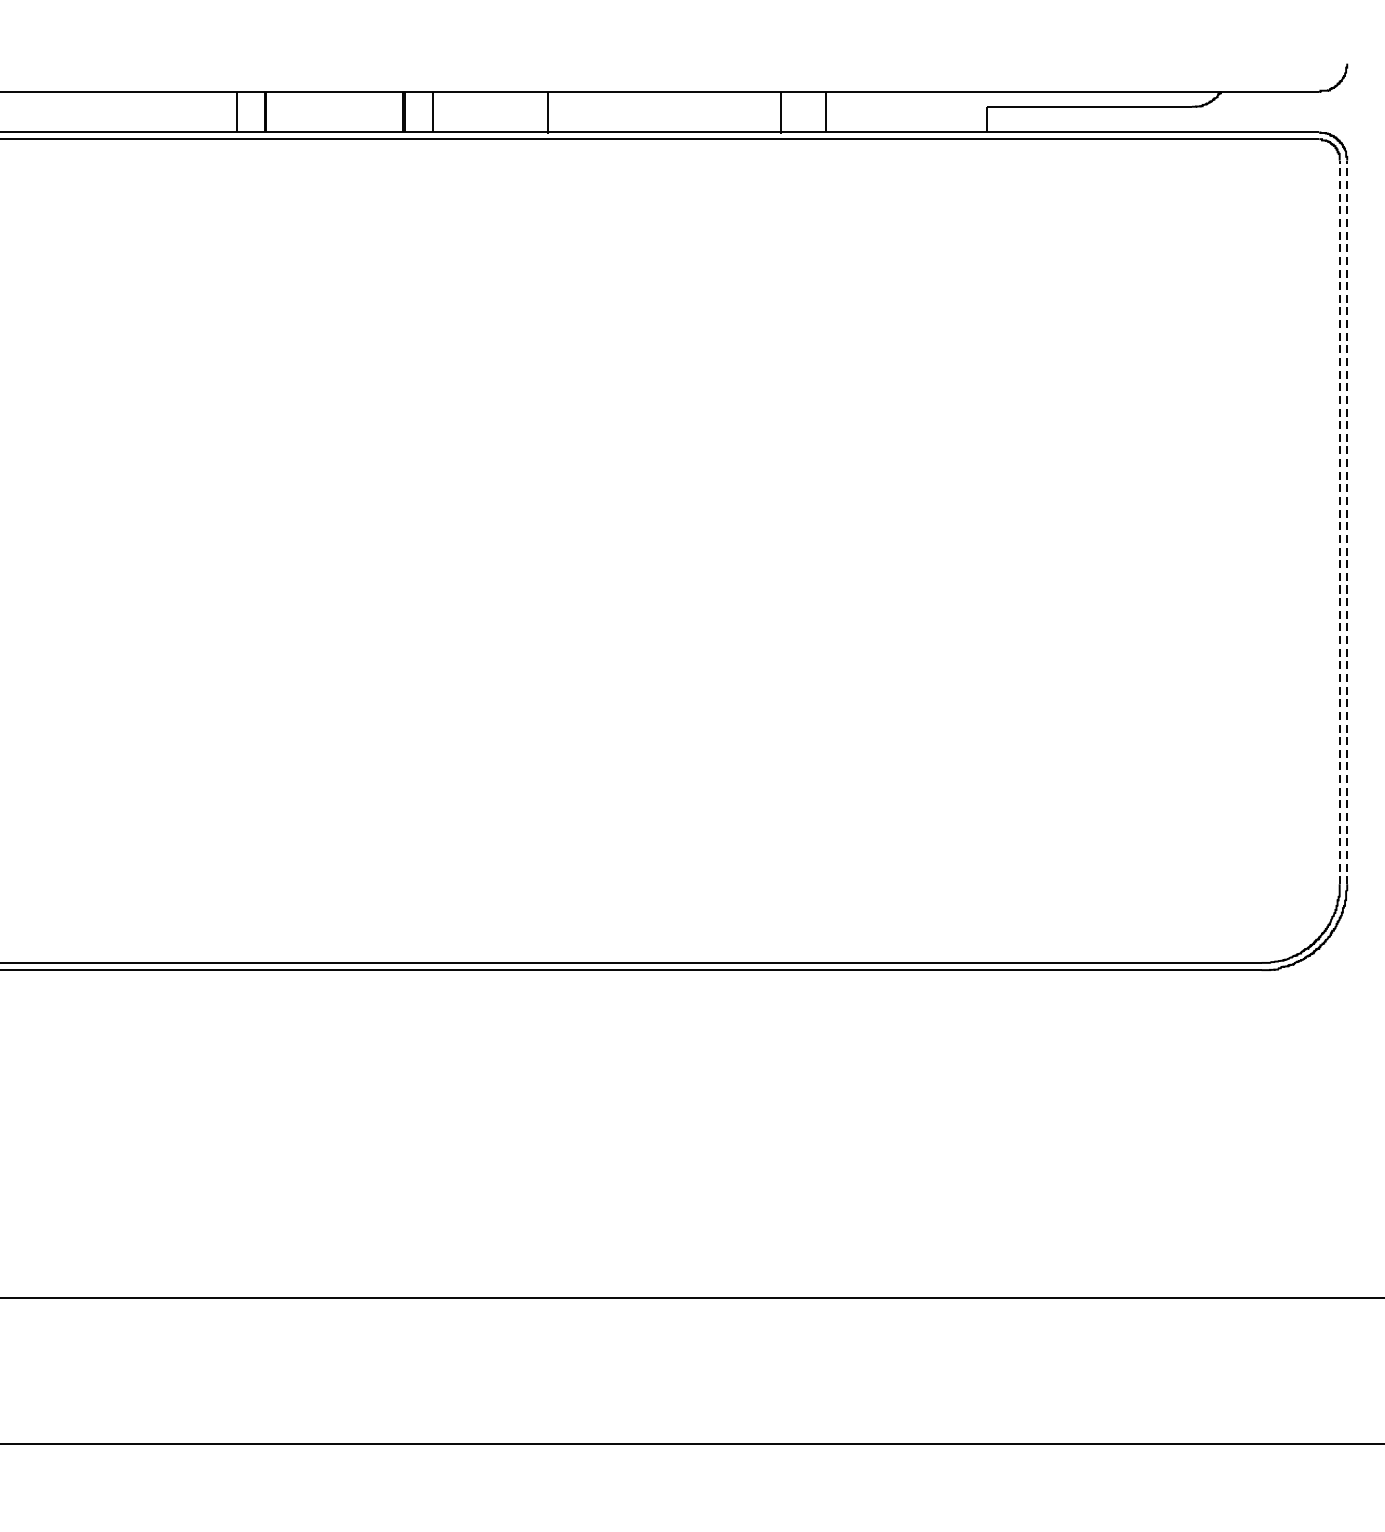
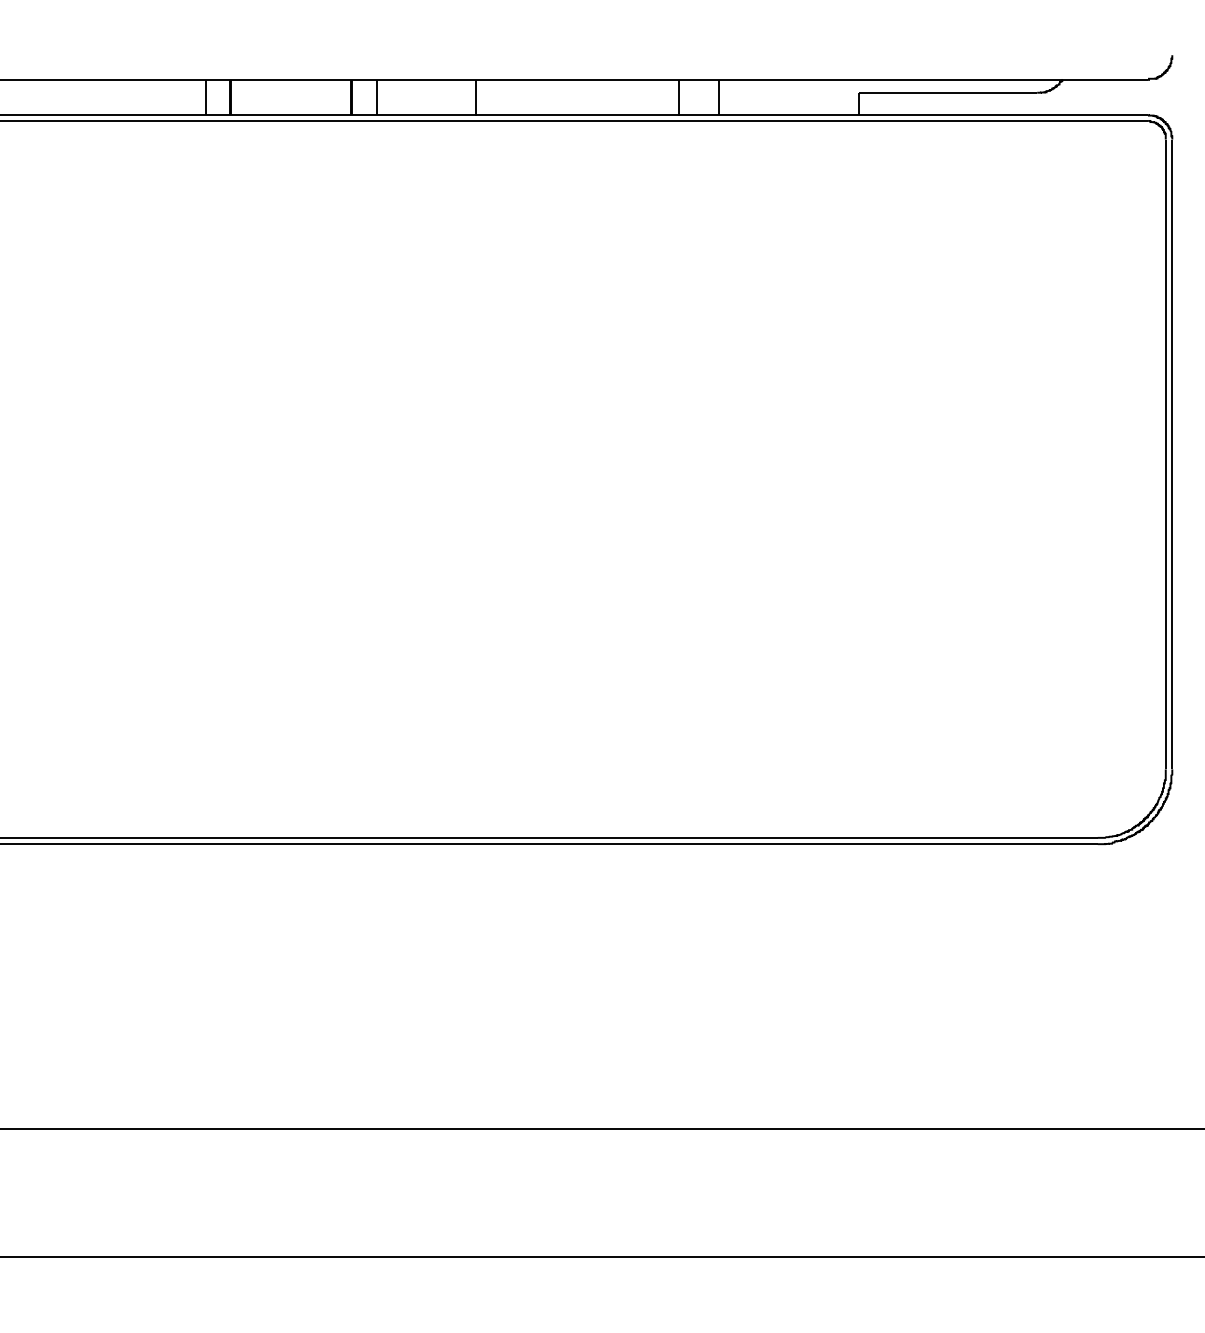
line: (1339, 522) -> (1165, 454), dashed -> solid
line: (1347, 522) -> (1172, 454), dashed -> solid

